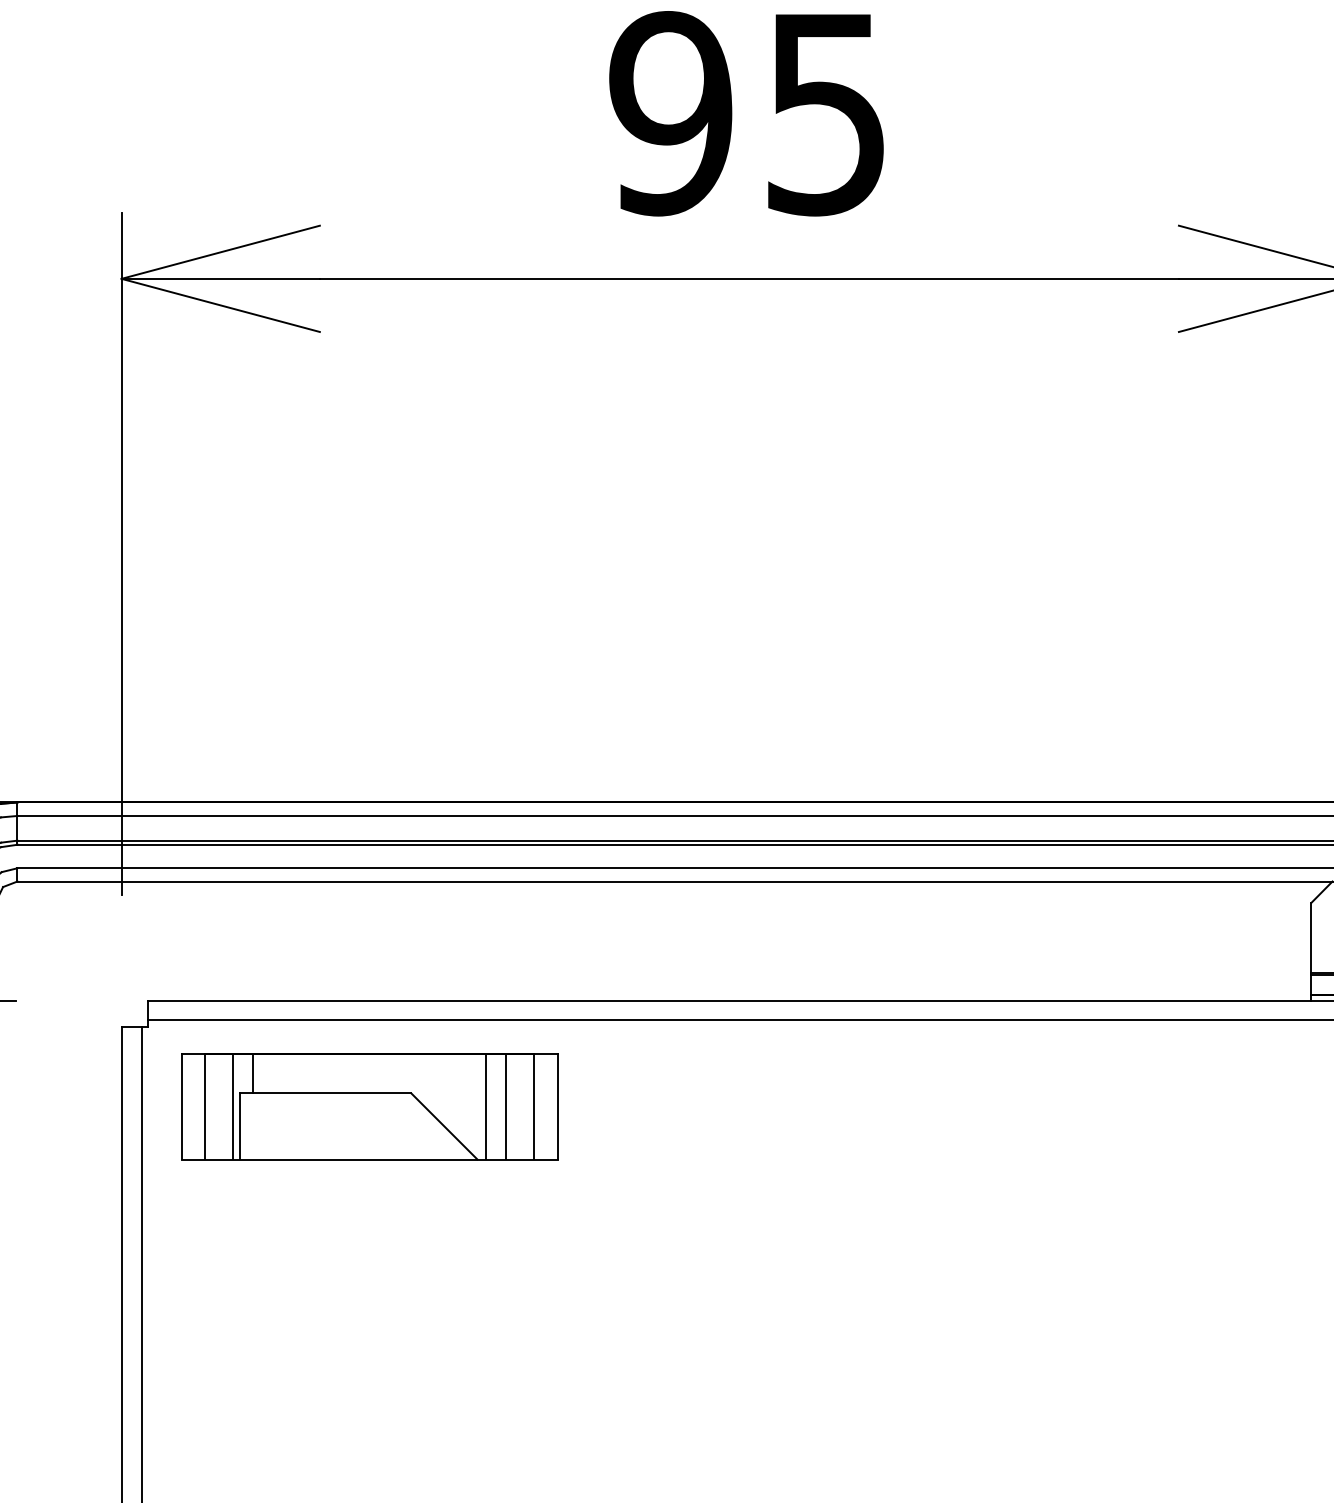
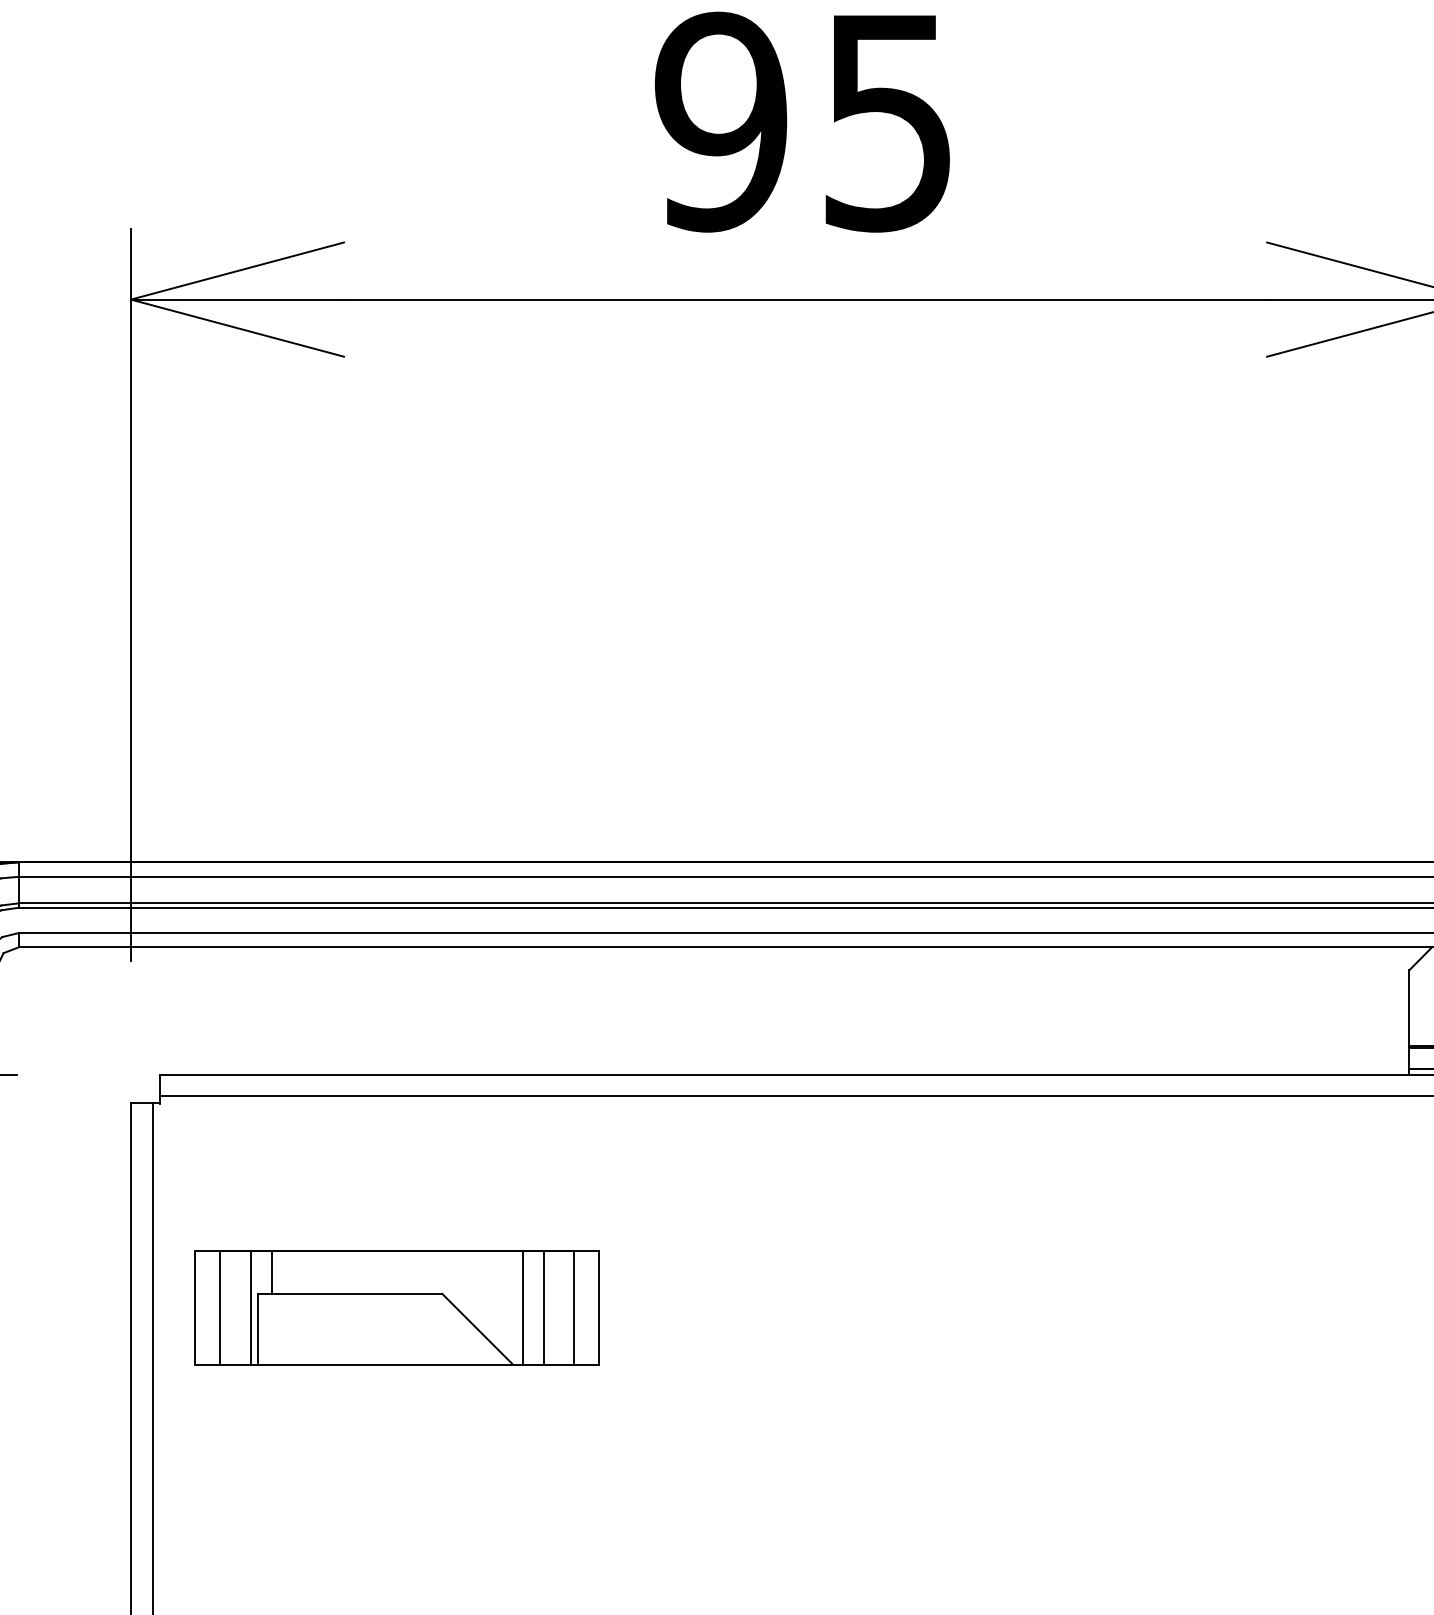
part: (368, 1106) -> (396, 1307), moved

